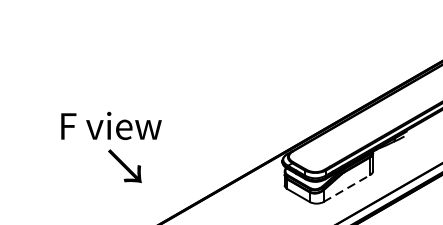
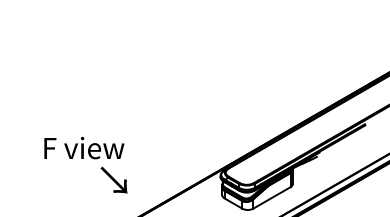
text: (124, 165) -> (113, 179), moved
line: (346, 187) -> (271, 197), dashed -> solid

